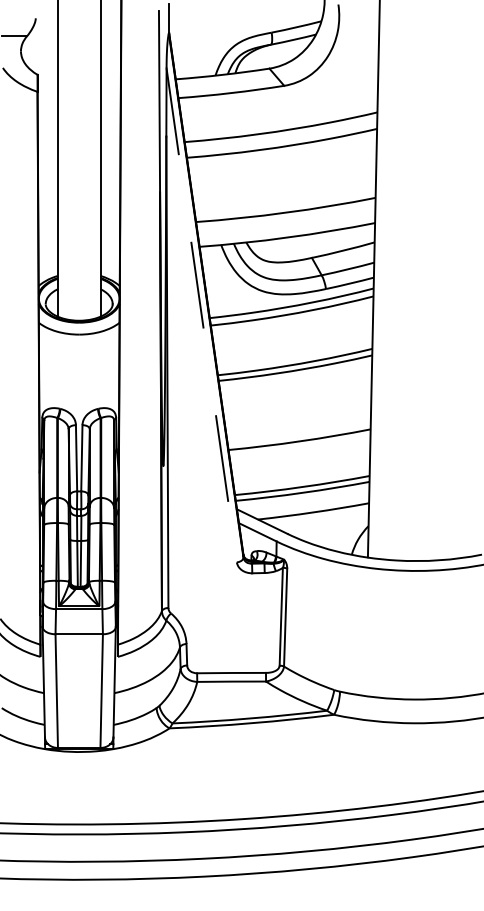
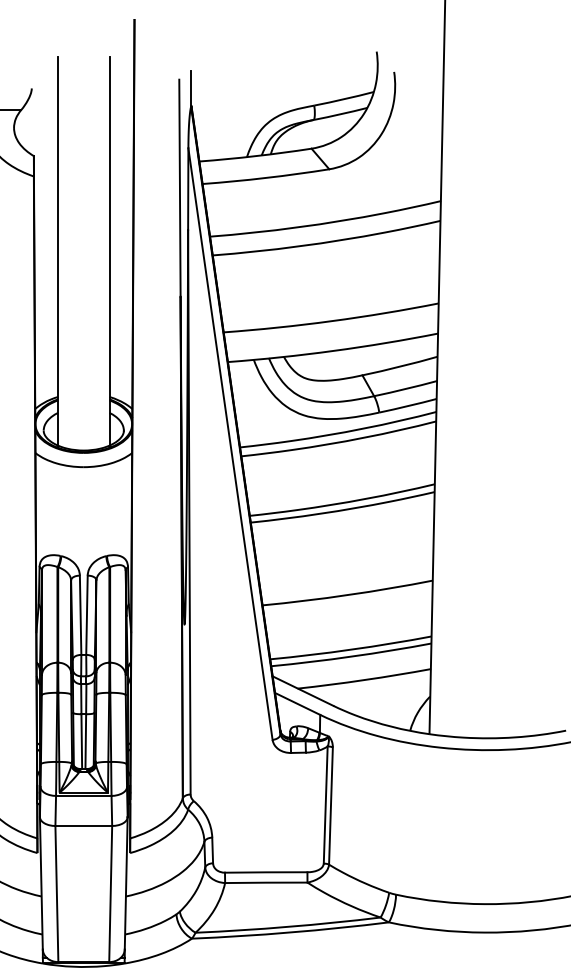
line: (201, 315) -> (230, 444), dashed -> solid

